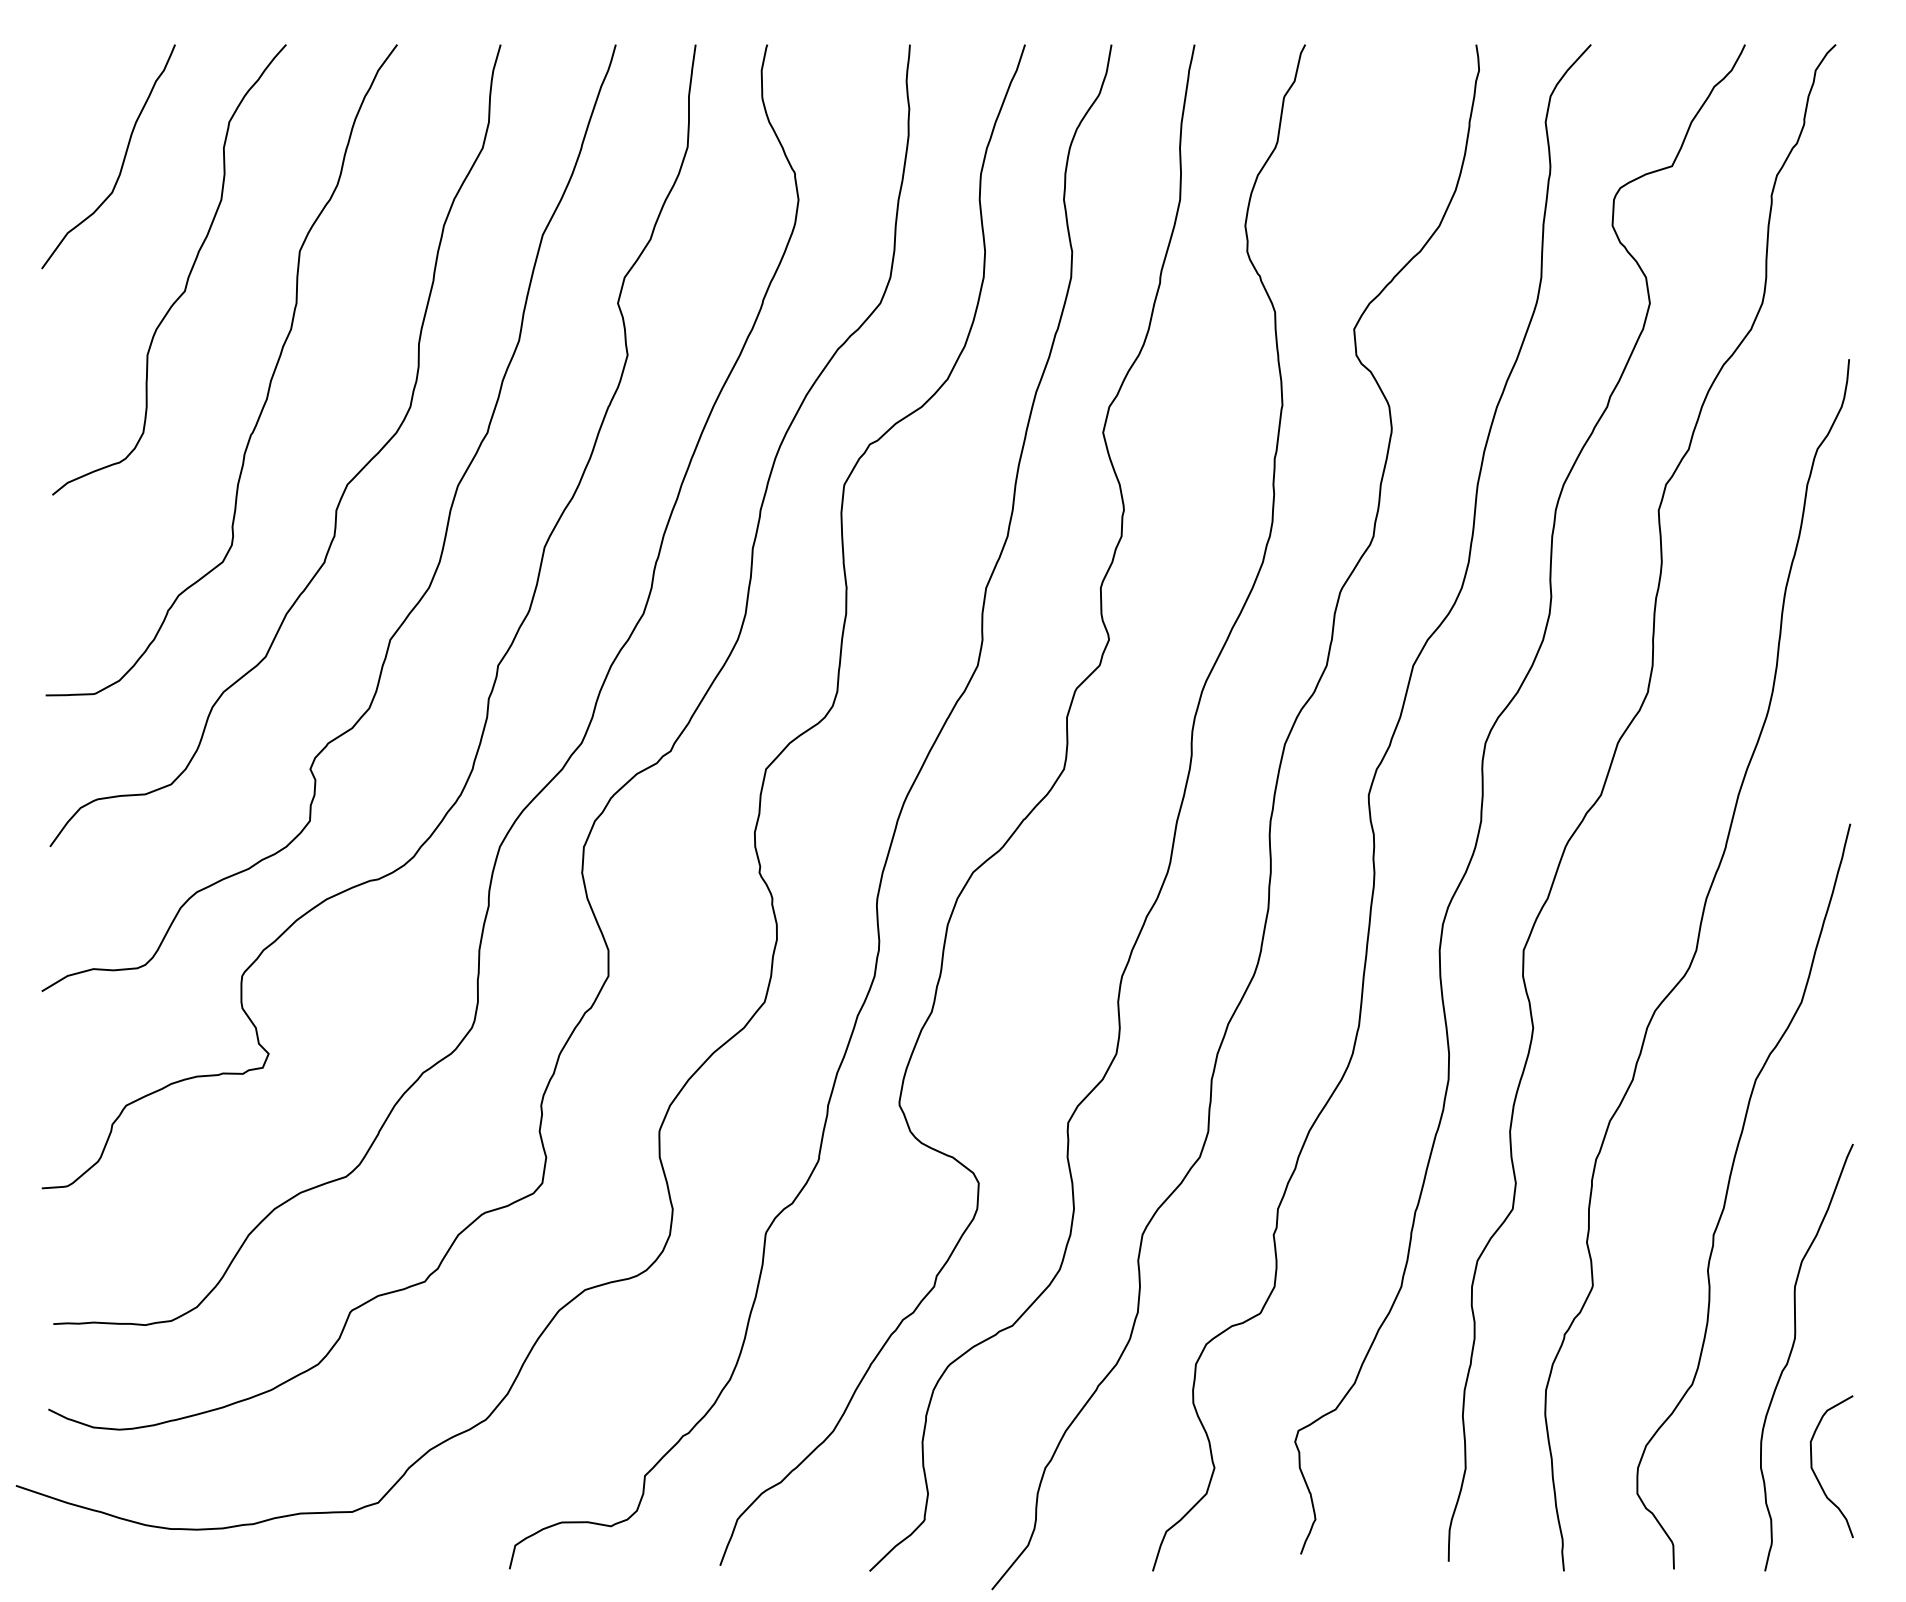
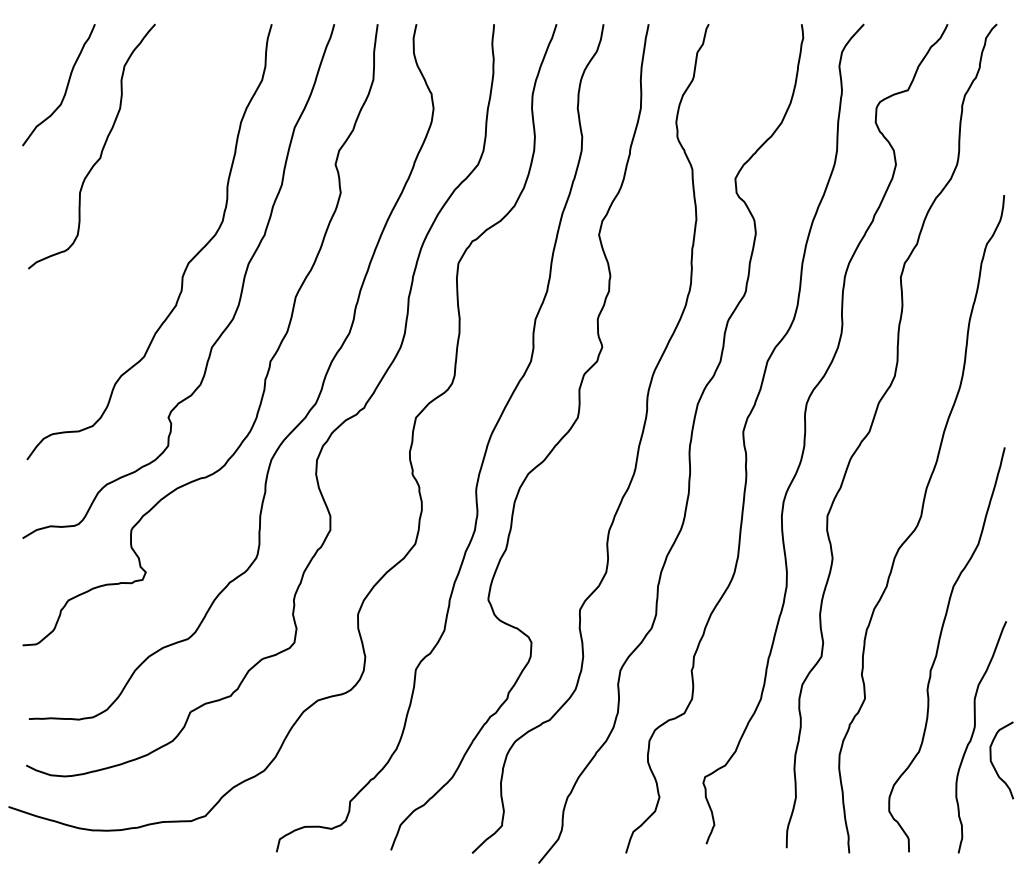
curve: (268, 383) -> (145, 208), removed
curve: (1818, 1475) -> (994, 765), moved

